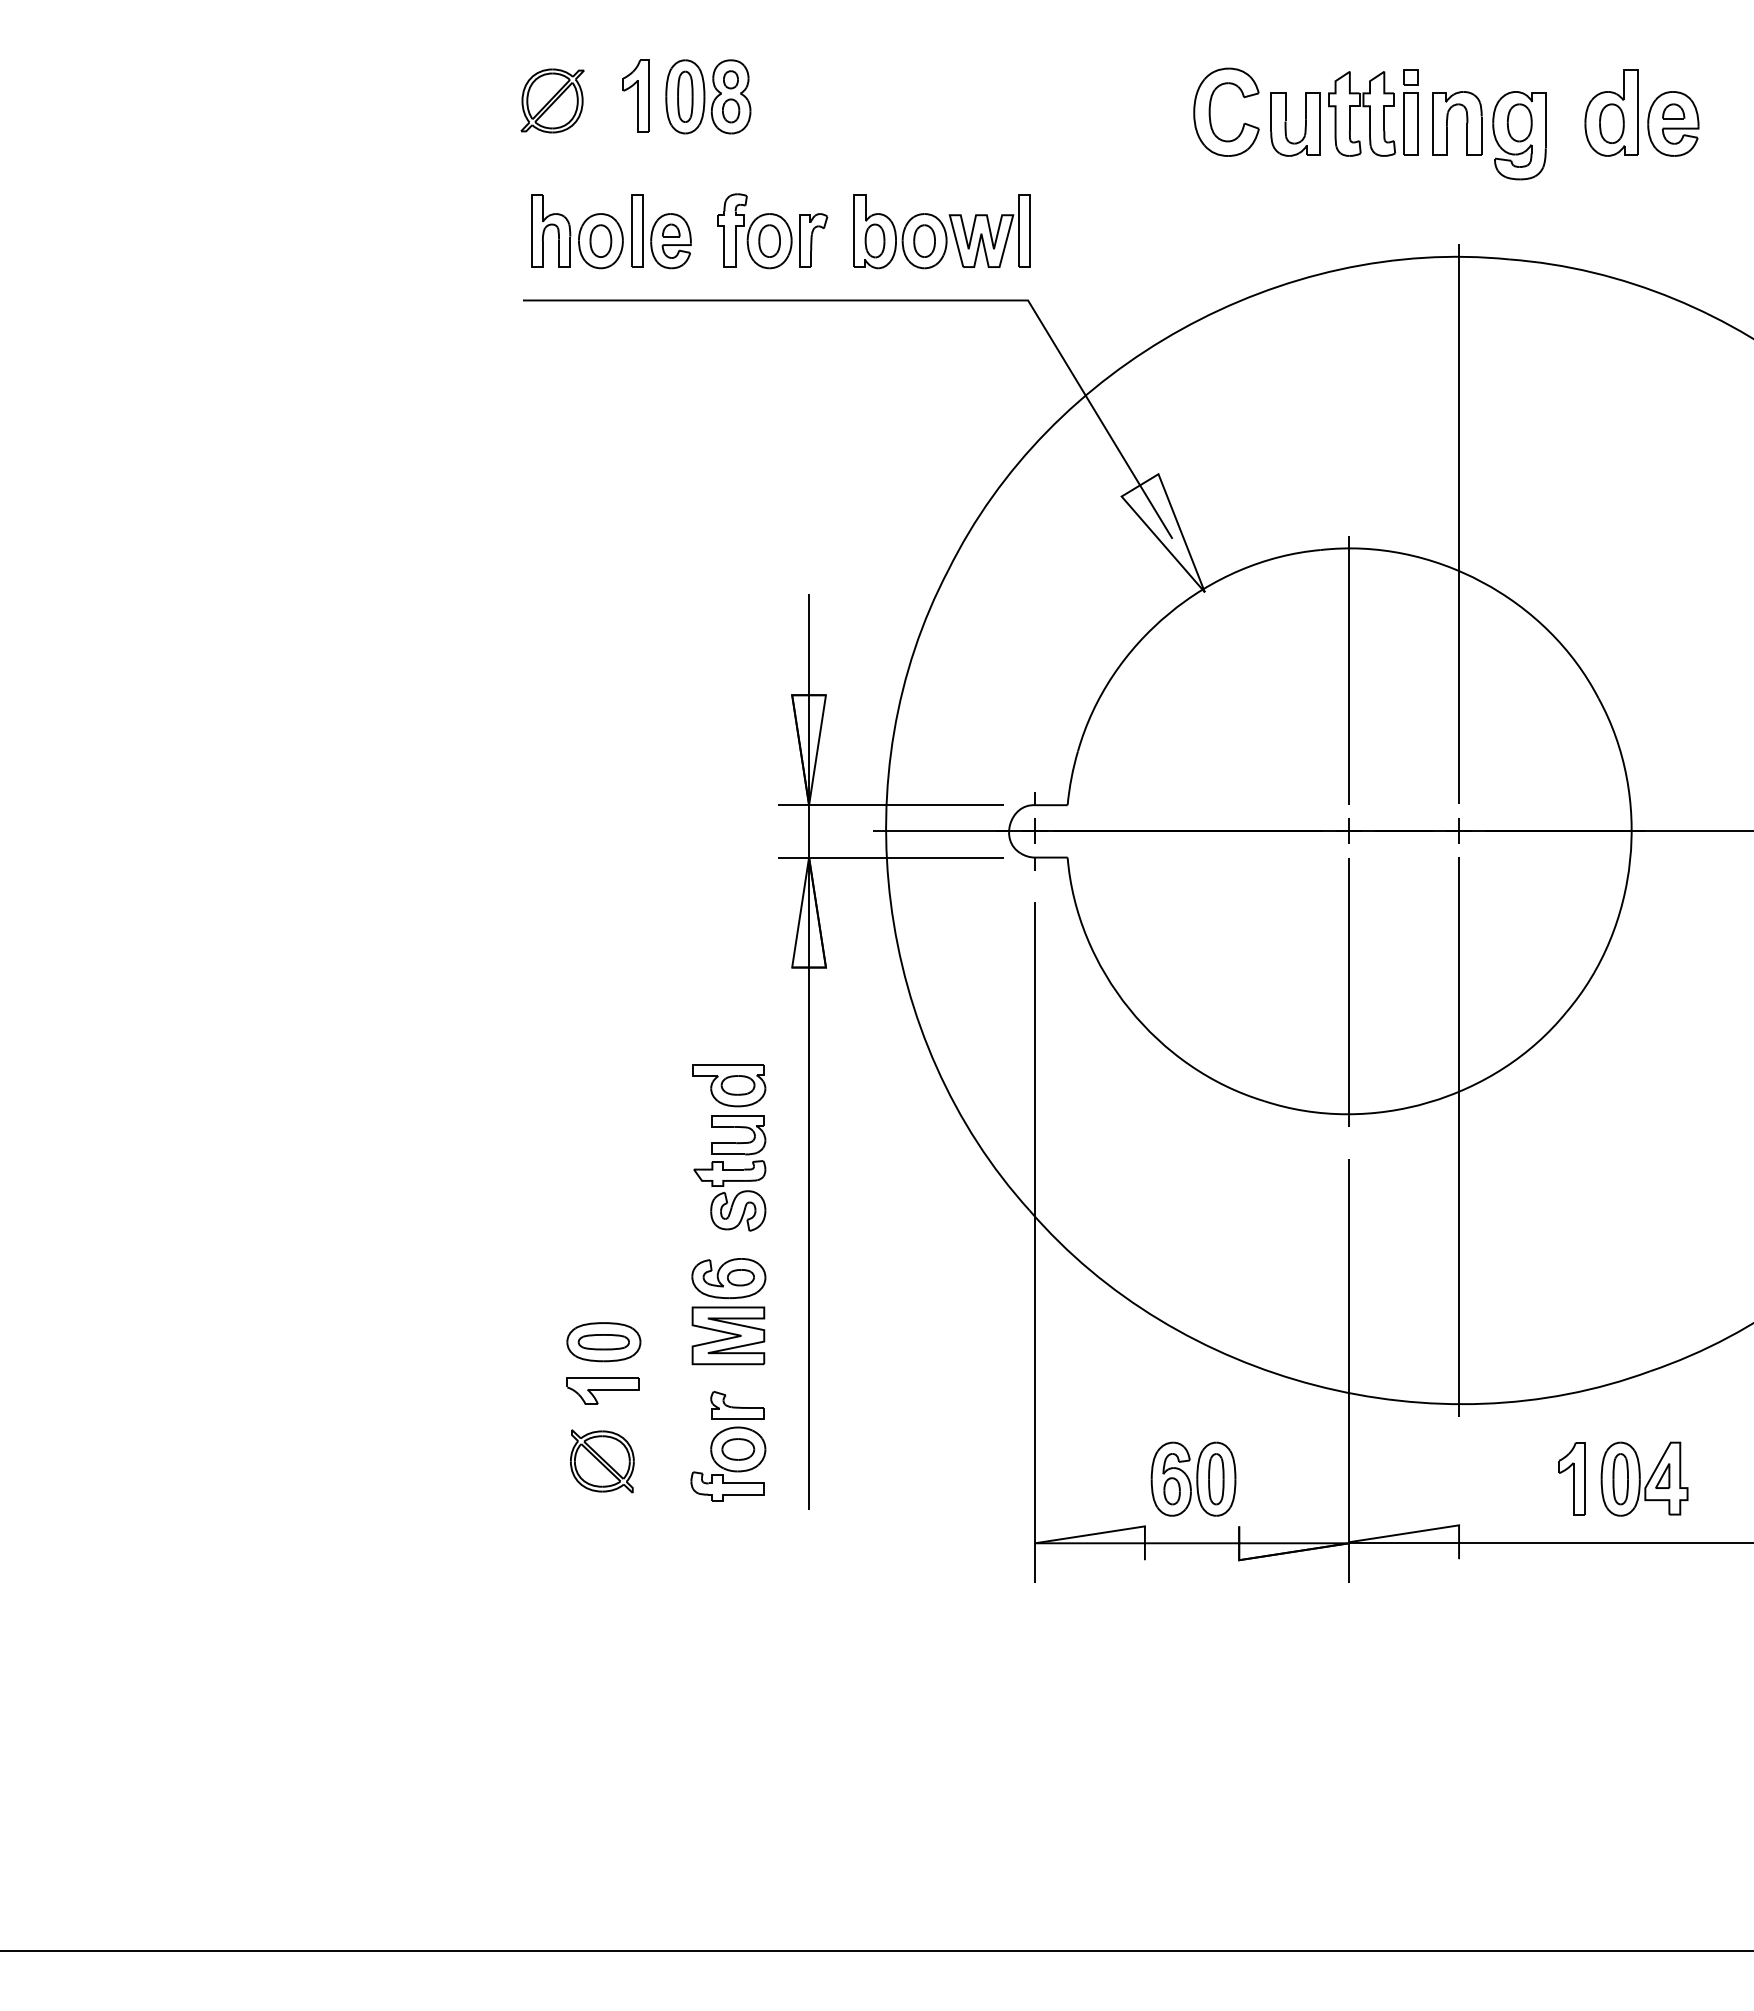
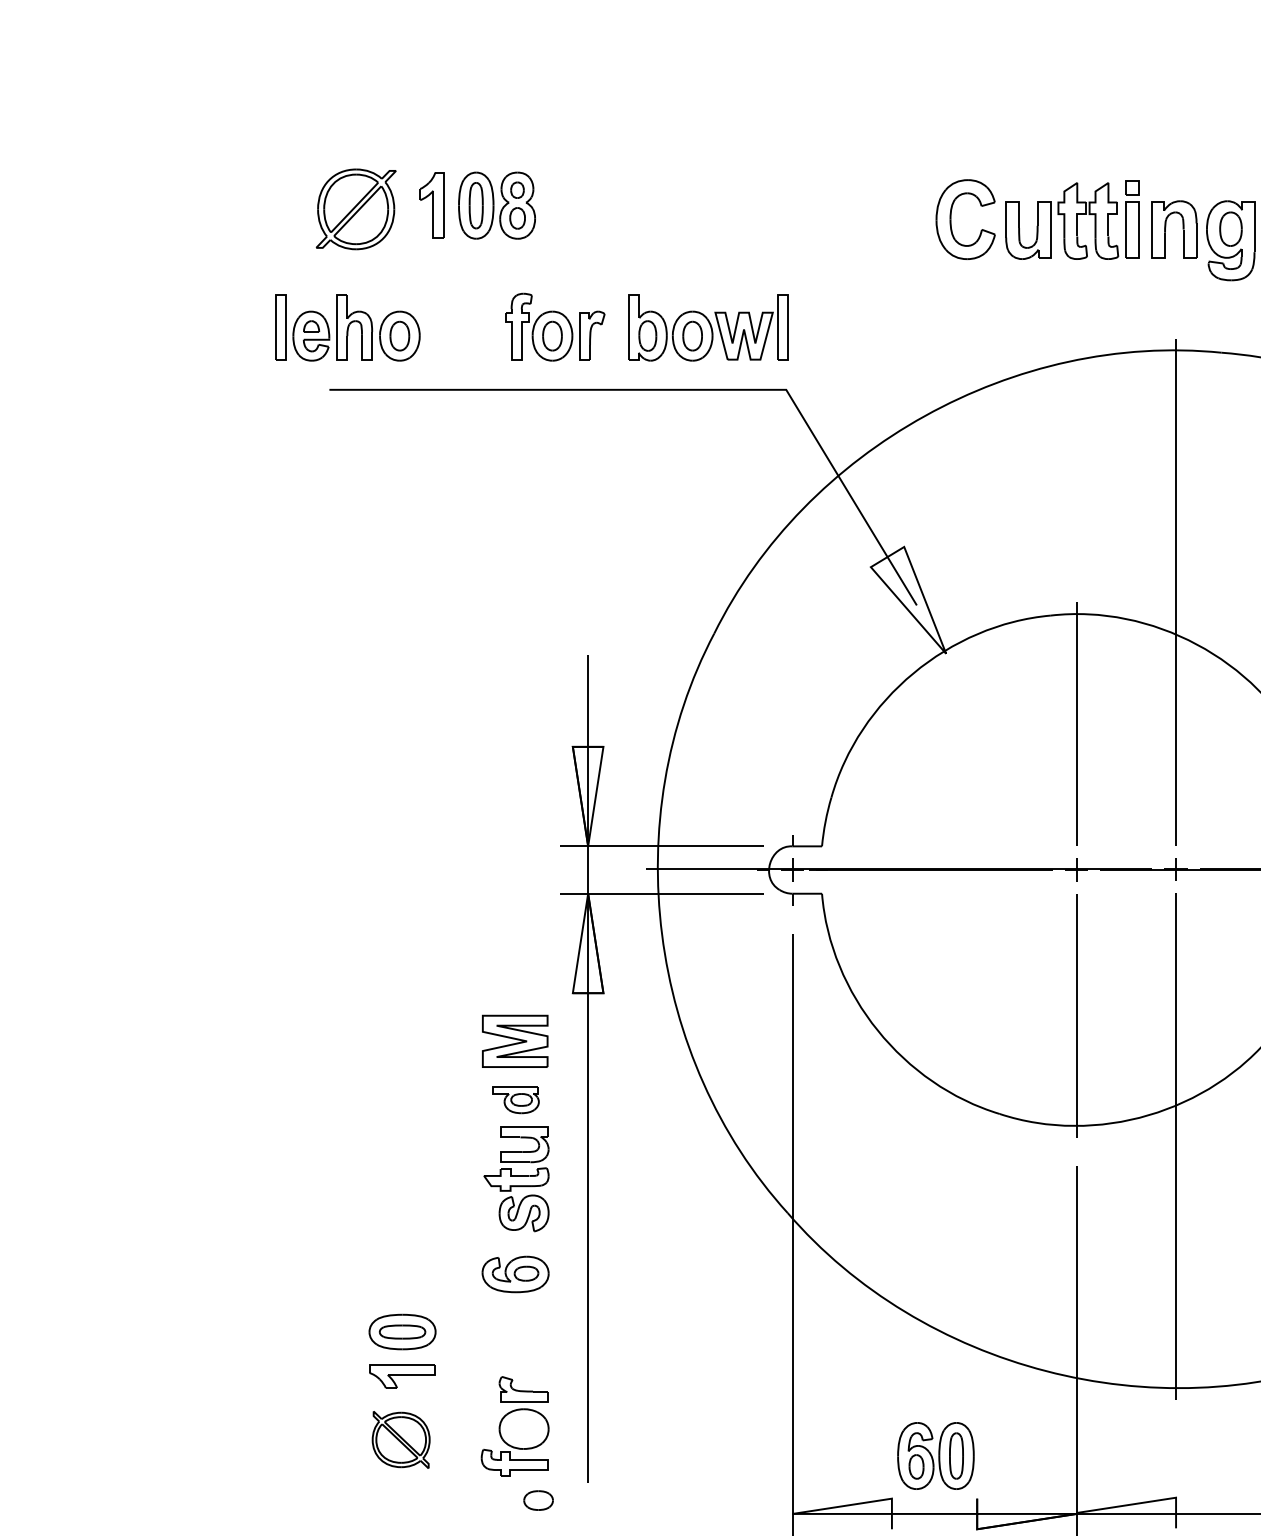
part: (552, 100) -> (356, 208), size x1.4
part: (661, 231) -> (302, 327), moved
part: (729, 1085) -> (516, 1099), size x0.7
part: (728, 1335) -> (515, 1041), moved
part: (738, 1449) -> (538, 1500), moved

